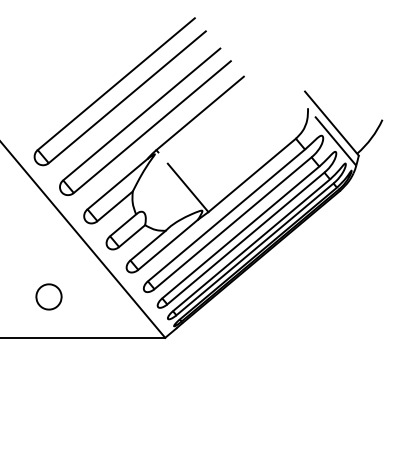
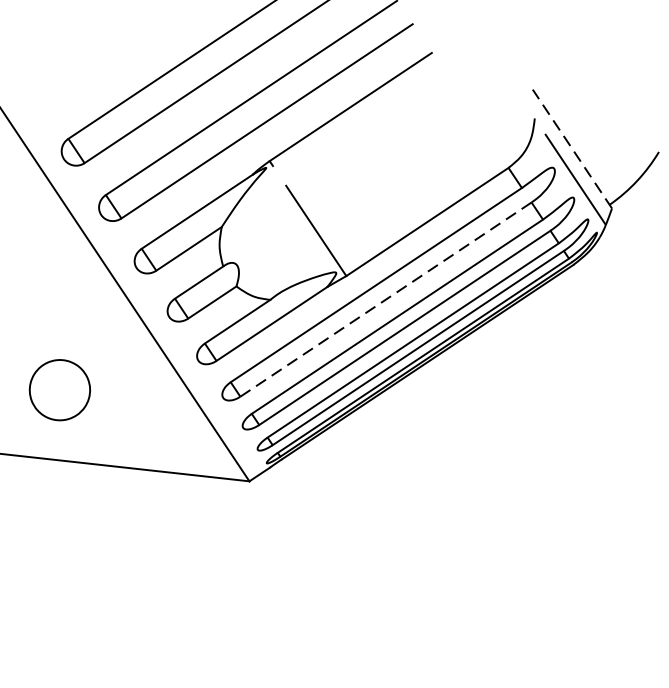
line: (331, 123) -> (571, 148), solid -> dashed
line: (233, 223) -> (386, 300), solid -> dashed
part: (48, 296) -> (59, 389), size x1.4

